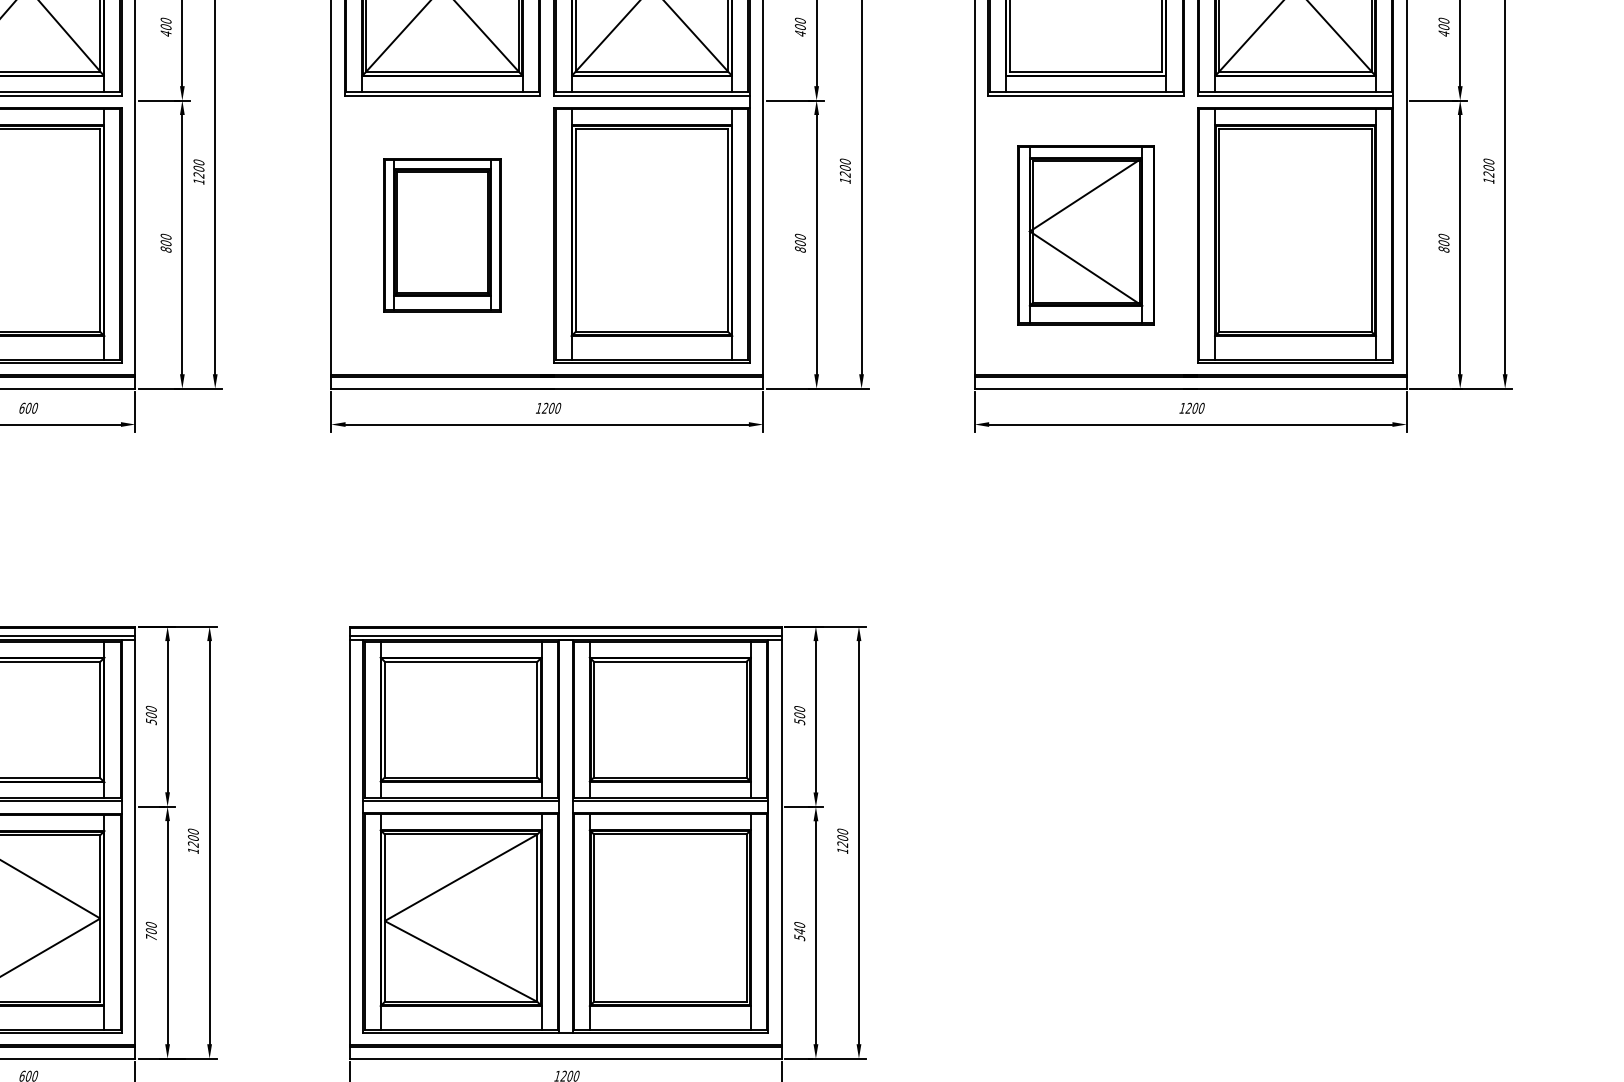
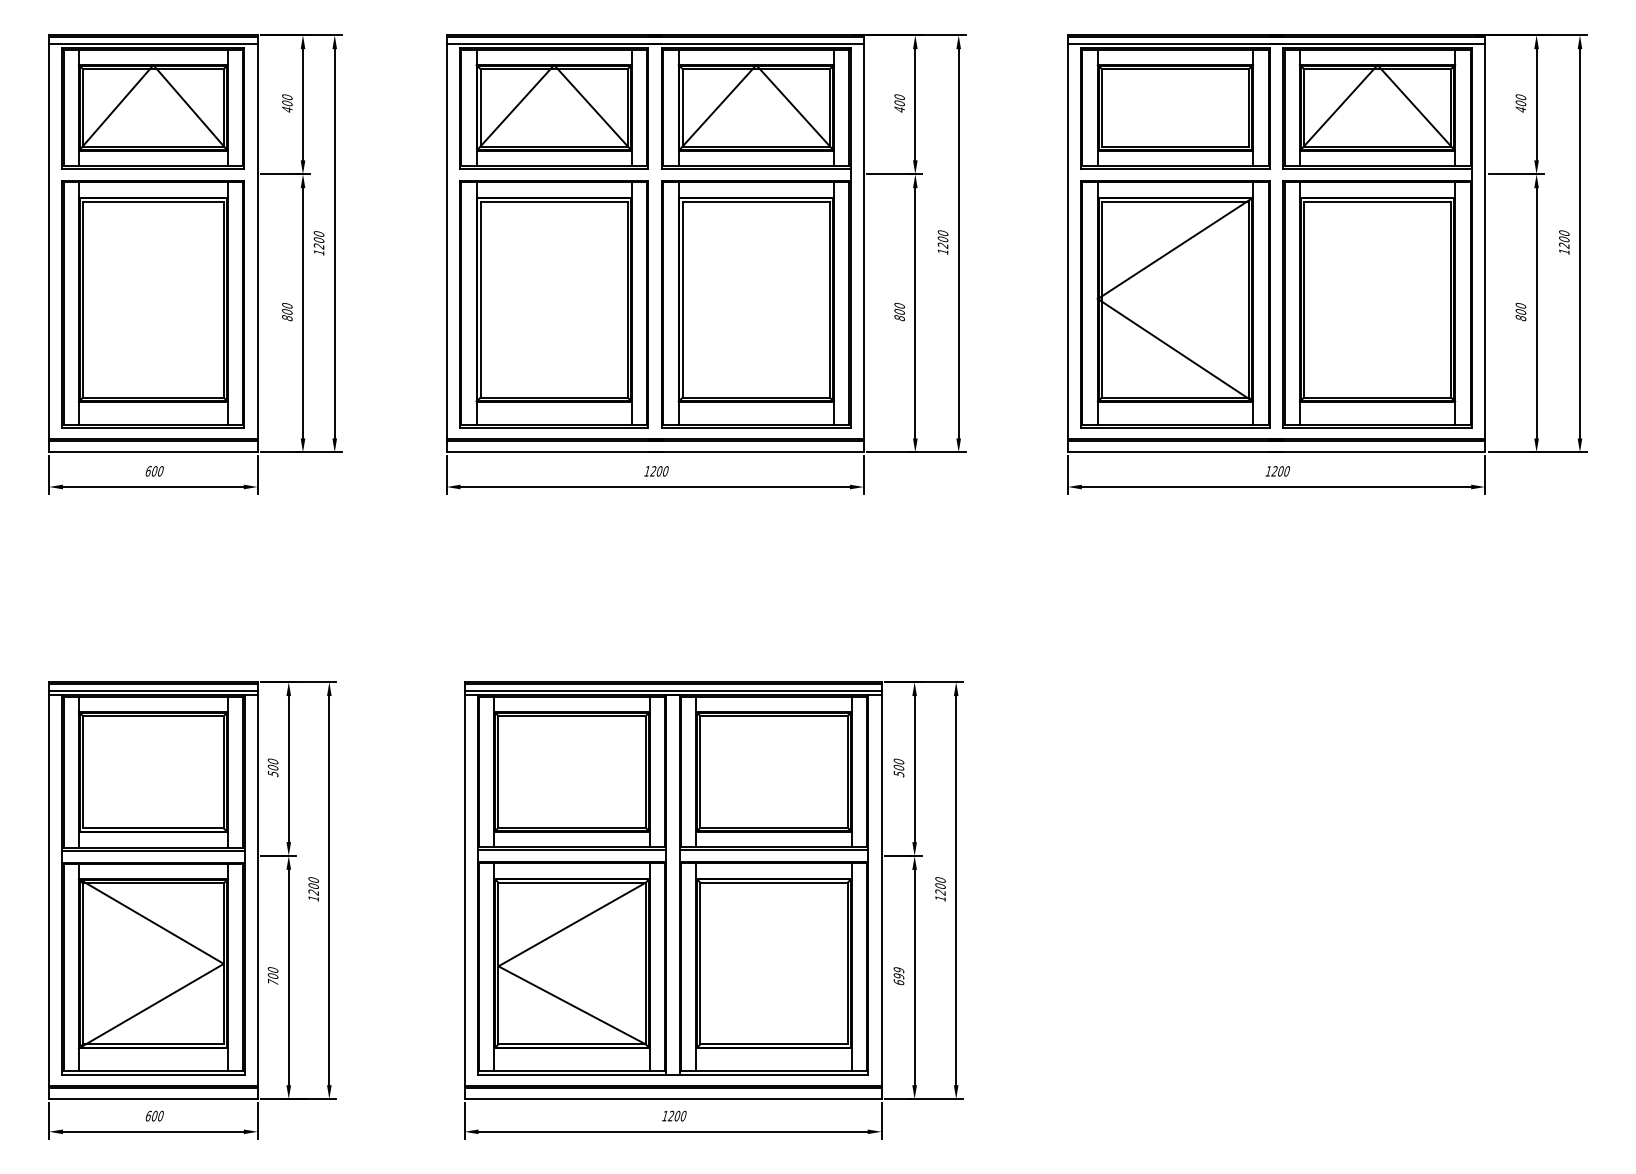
part: (441, 235) -> (553, 304), size x1.67
part: (1086, 235) -> (1175, 304), size x1.43
text: (799, 931) -> (898, 976), 540 -> 699

